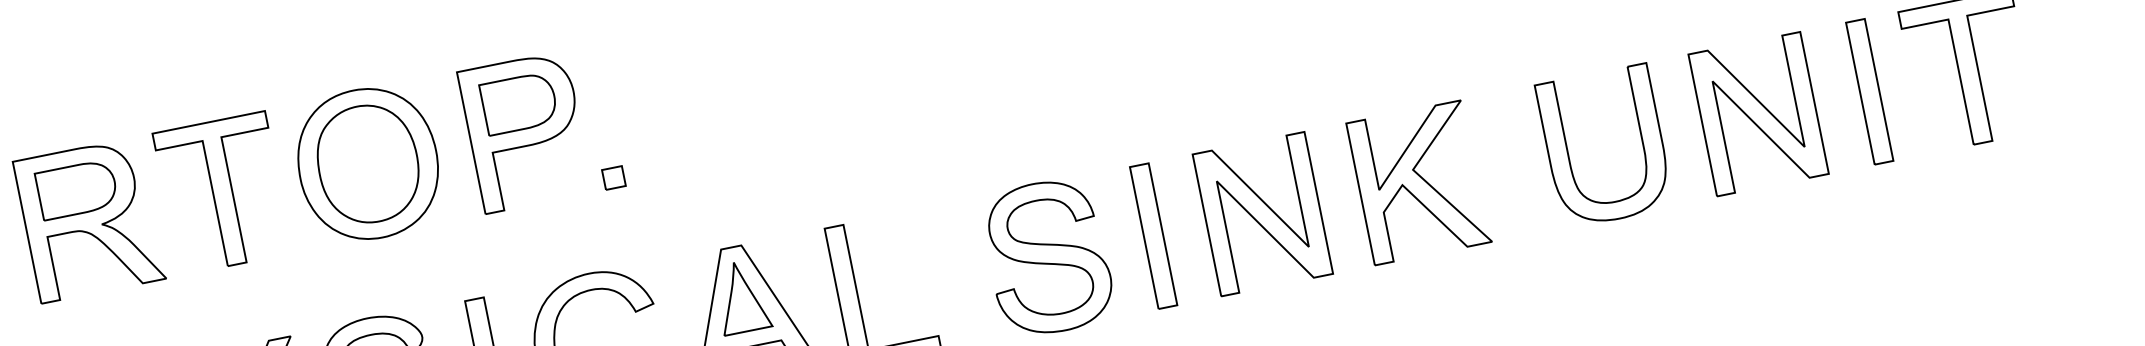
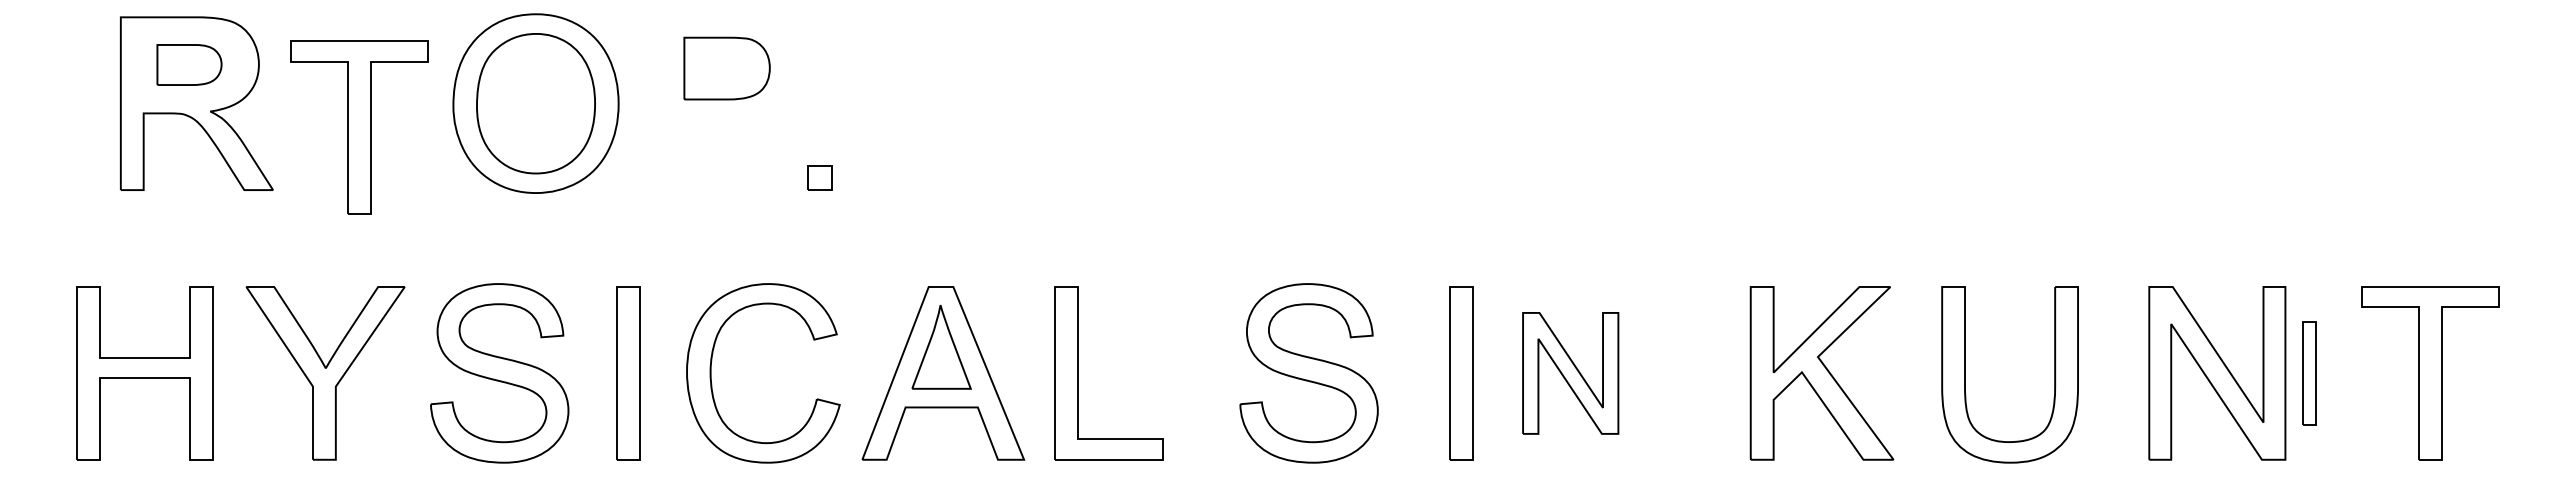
part: (1869, 91) -> (2309, 373), size x0.6
part: (1758, 114) -> (2217, 373), moved
part: (525, 132) -> (727, 103), removed
part: (1568, 153) -> (1965, 374), moved
part: (1418, 182) -> (1821, 373), moved
part: (76, 189) -> (189, 64), size x0.7
part: (223, 193) -> (359, 127), moved
part: (1262, 214) -> (1570, 373), size x0.7
part: (1153, 236) -> (1461, 373), moved

